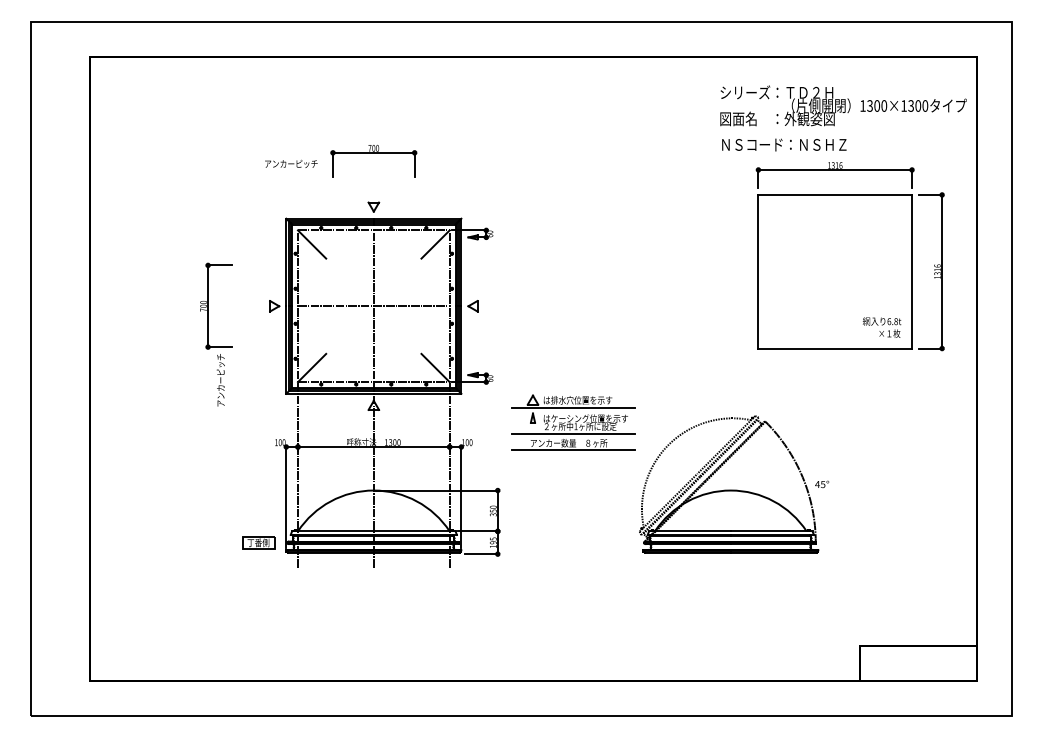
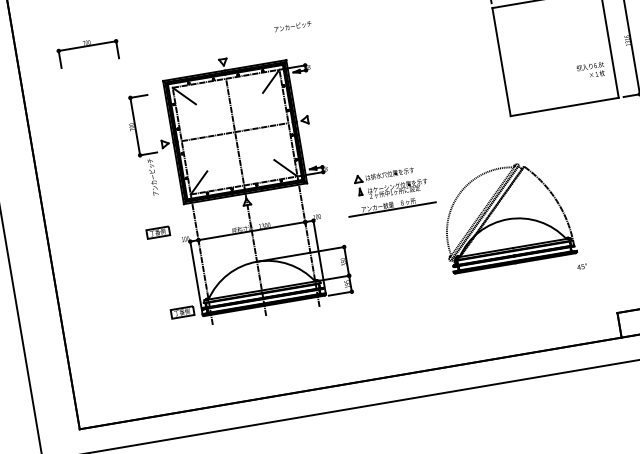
part: (373, 153) -> (87, 46), moved
text: (291, 163) -> (292, 26), moved
text: (882, 327) -> (591, 70), moved
part: (208, 334) -> (138, 146), moved
line: (572, 408) -> (387, 180), removed
part: (243, 426) -> (157, 232), added
line: (572, 434) -> (390, 198), removed
text: (822, 484) -> (582, 266), moved

